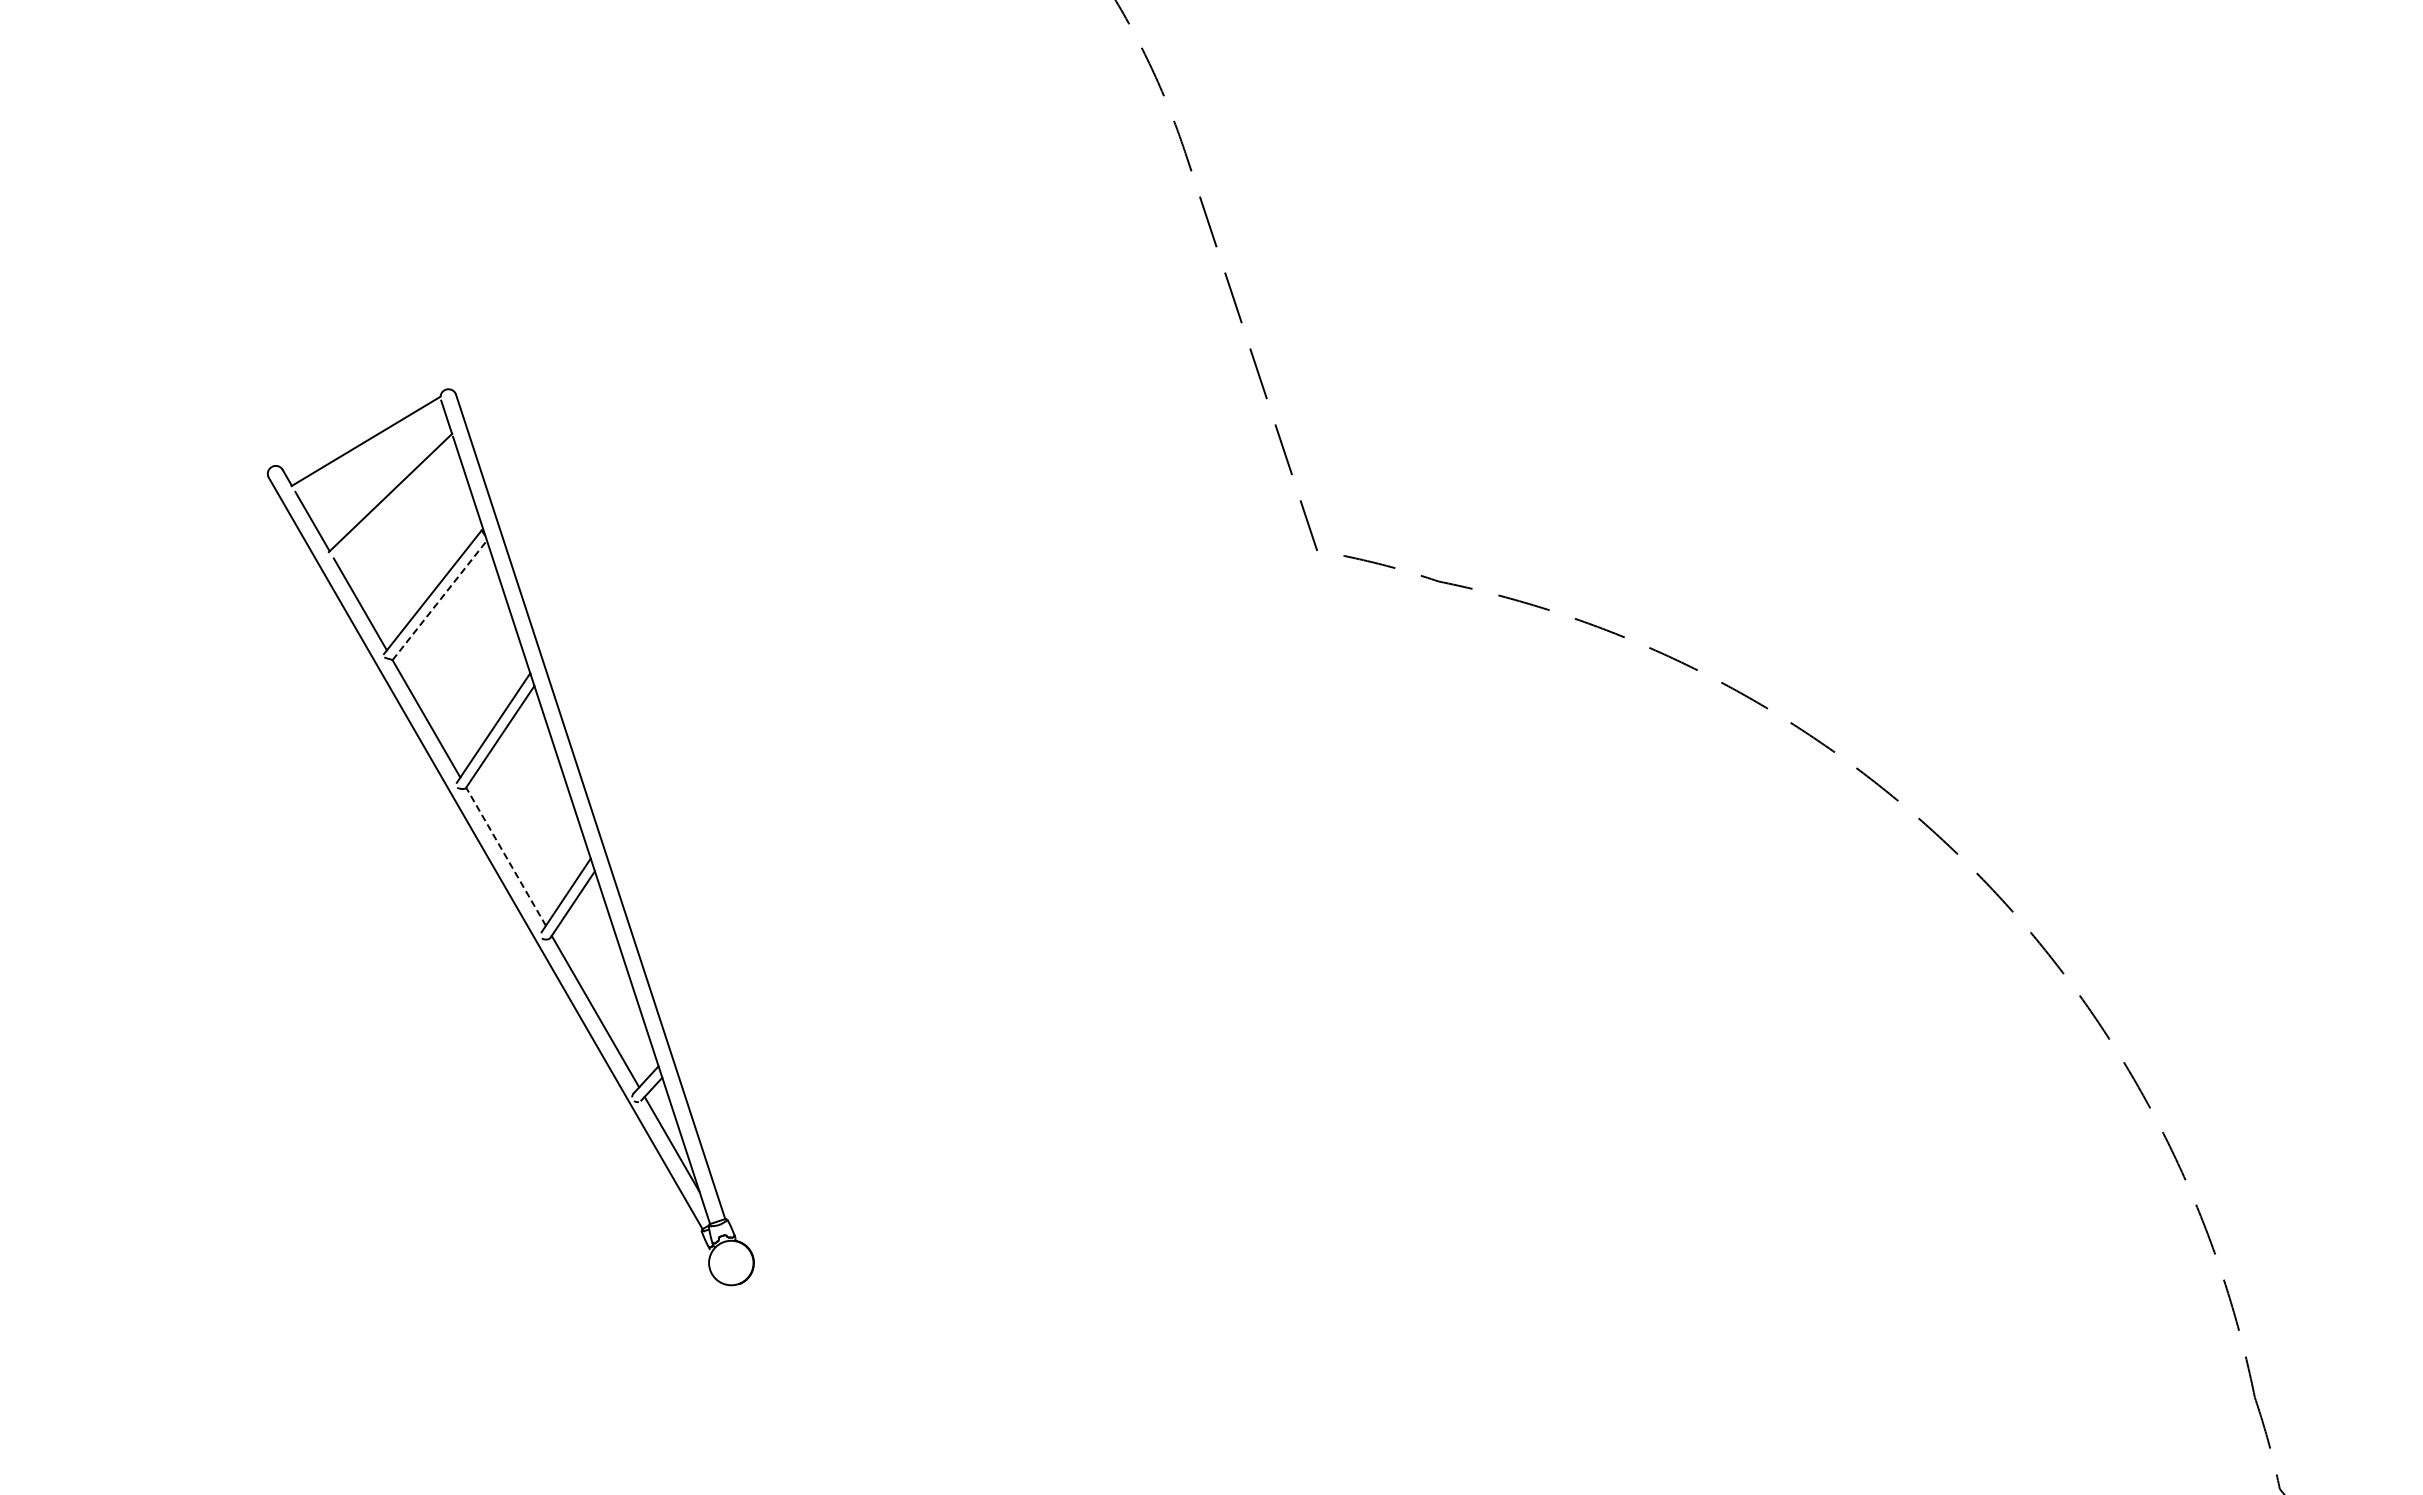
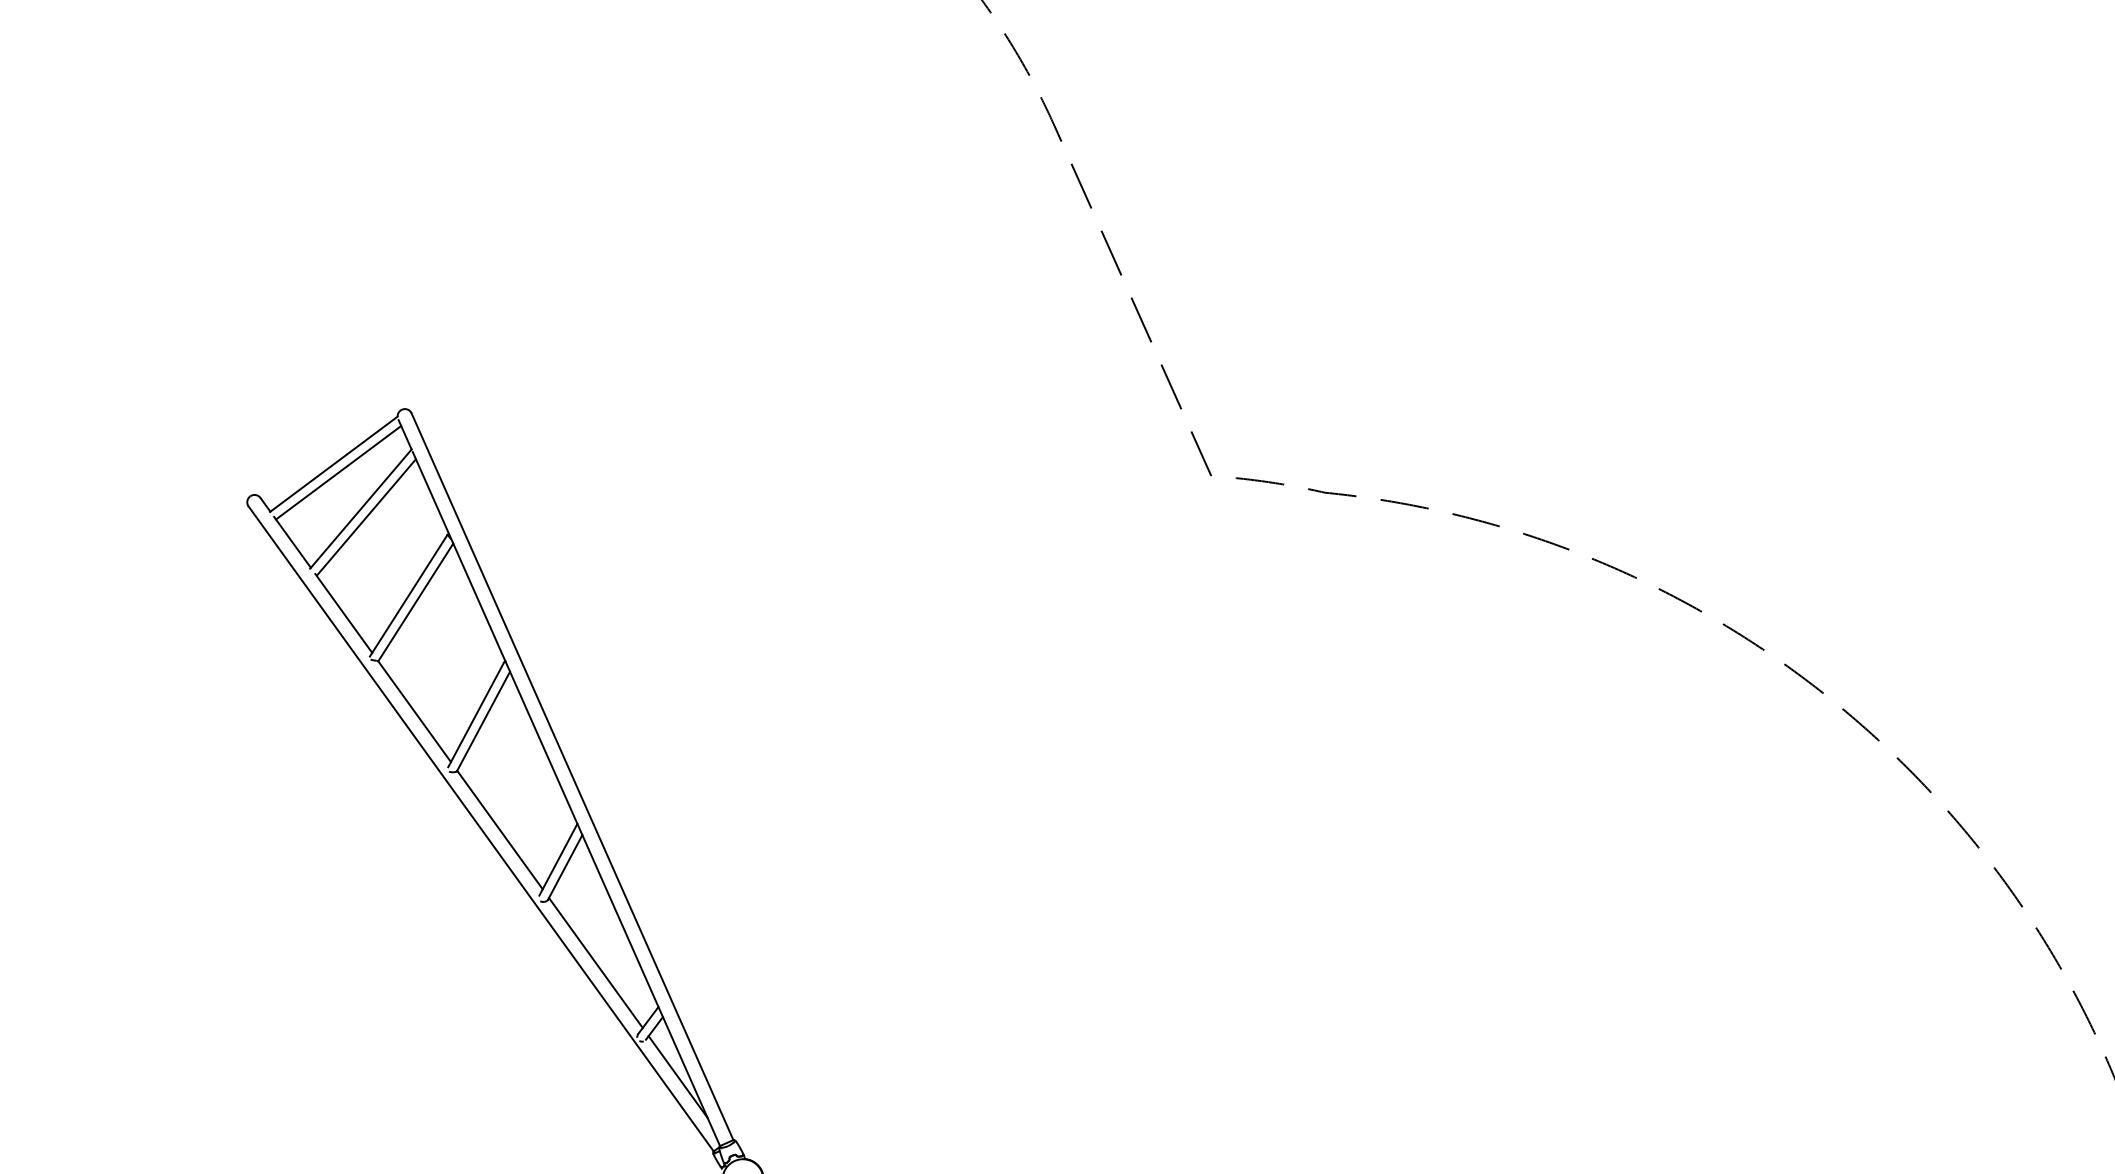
line: (370, 450) -> (338, 472), added
line: (395, 502) -> (366, 517), added
line: (440, 600) -> (416, 602), dashed -> solid
line: (506, 856) -> (500, 829), dashed -> solid

